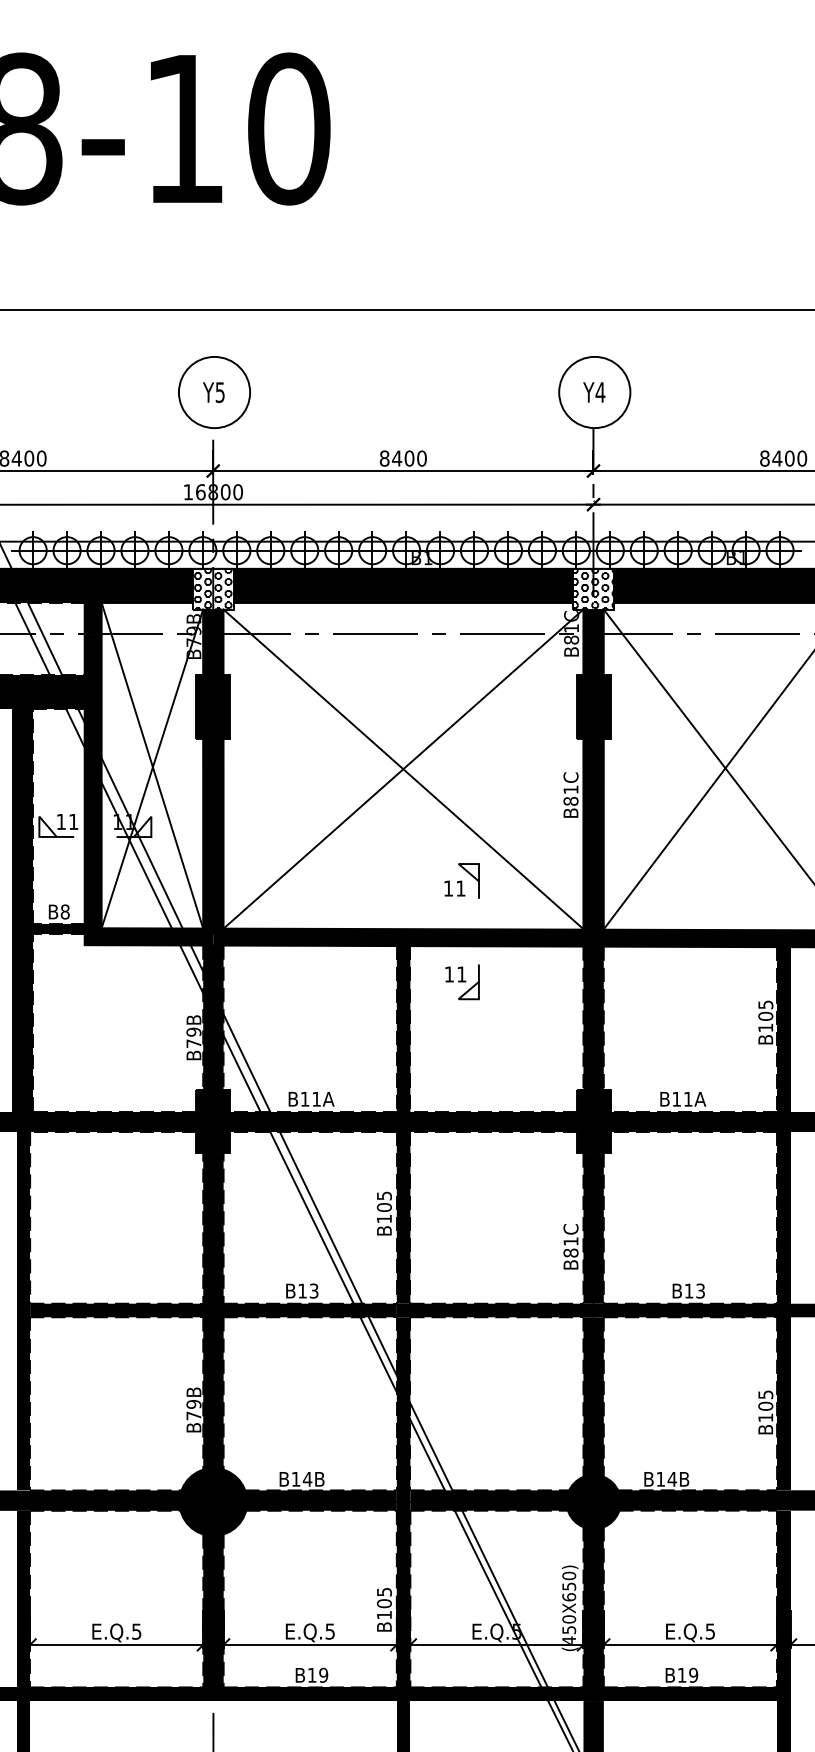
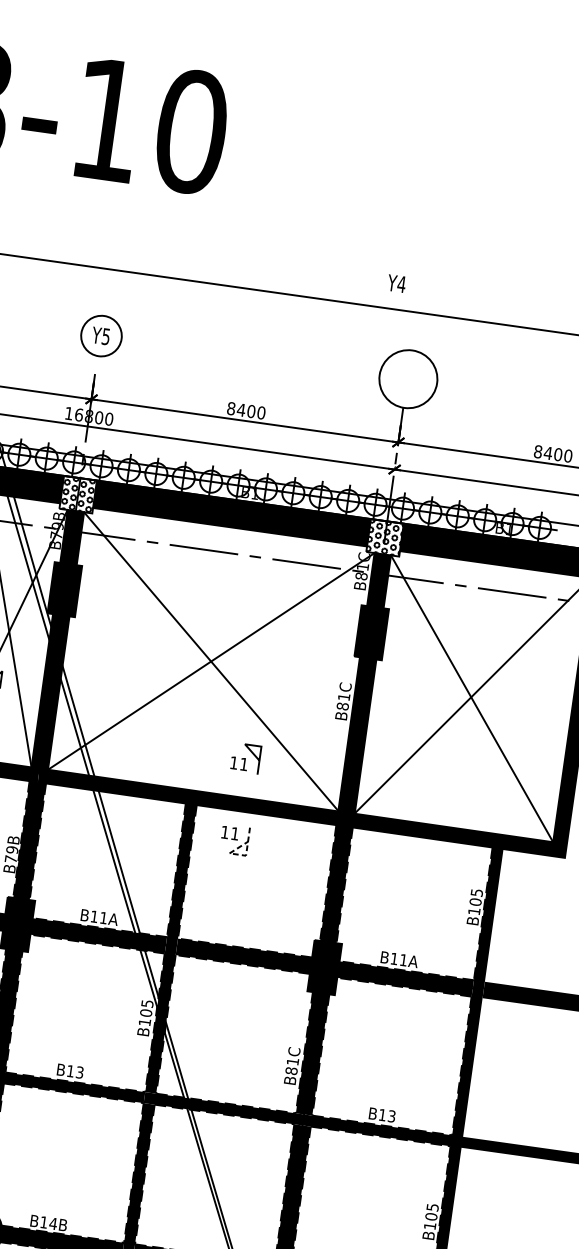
circle: (214, 392) -> (101, 336), size x0.7
text: (594, 392) -> (396, 283), moved
line: (472, 999) -> (240, 855), solid -> dashed

